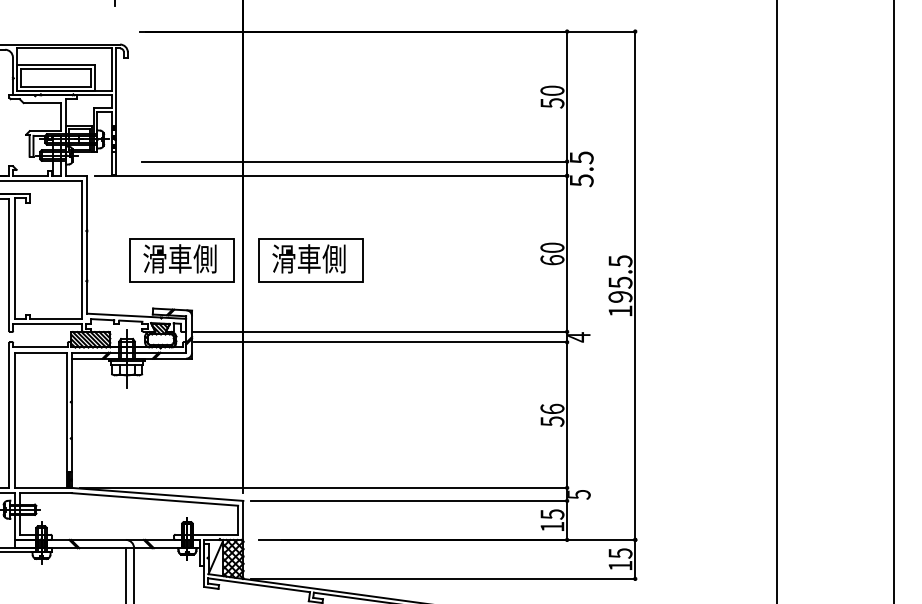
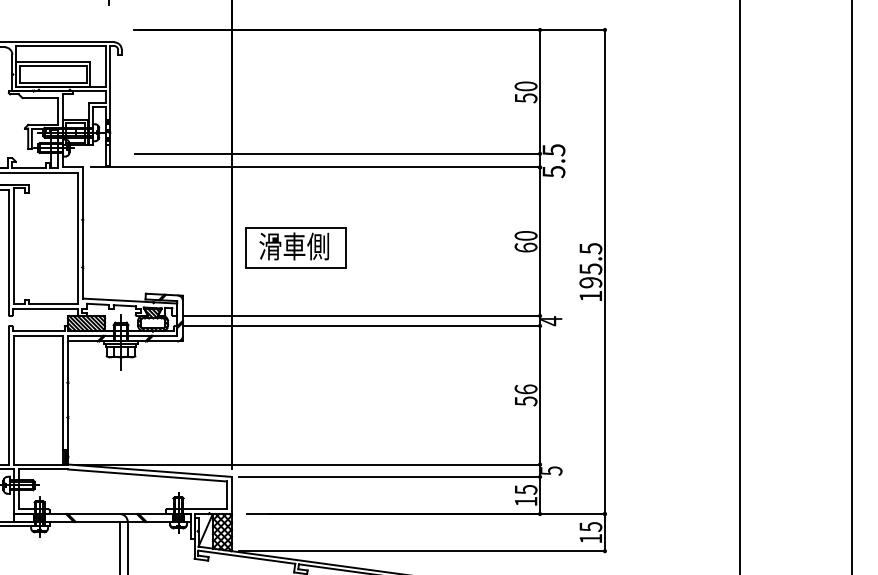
part: (181, 260) -> (172, 247), removed

